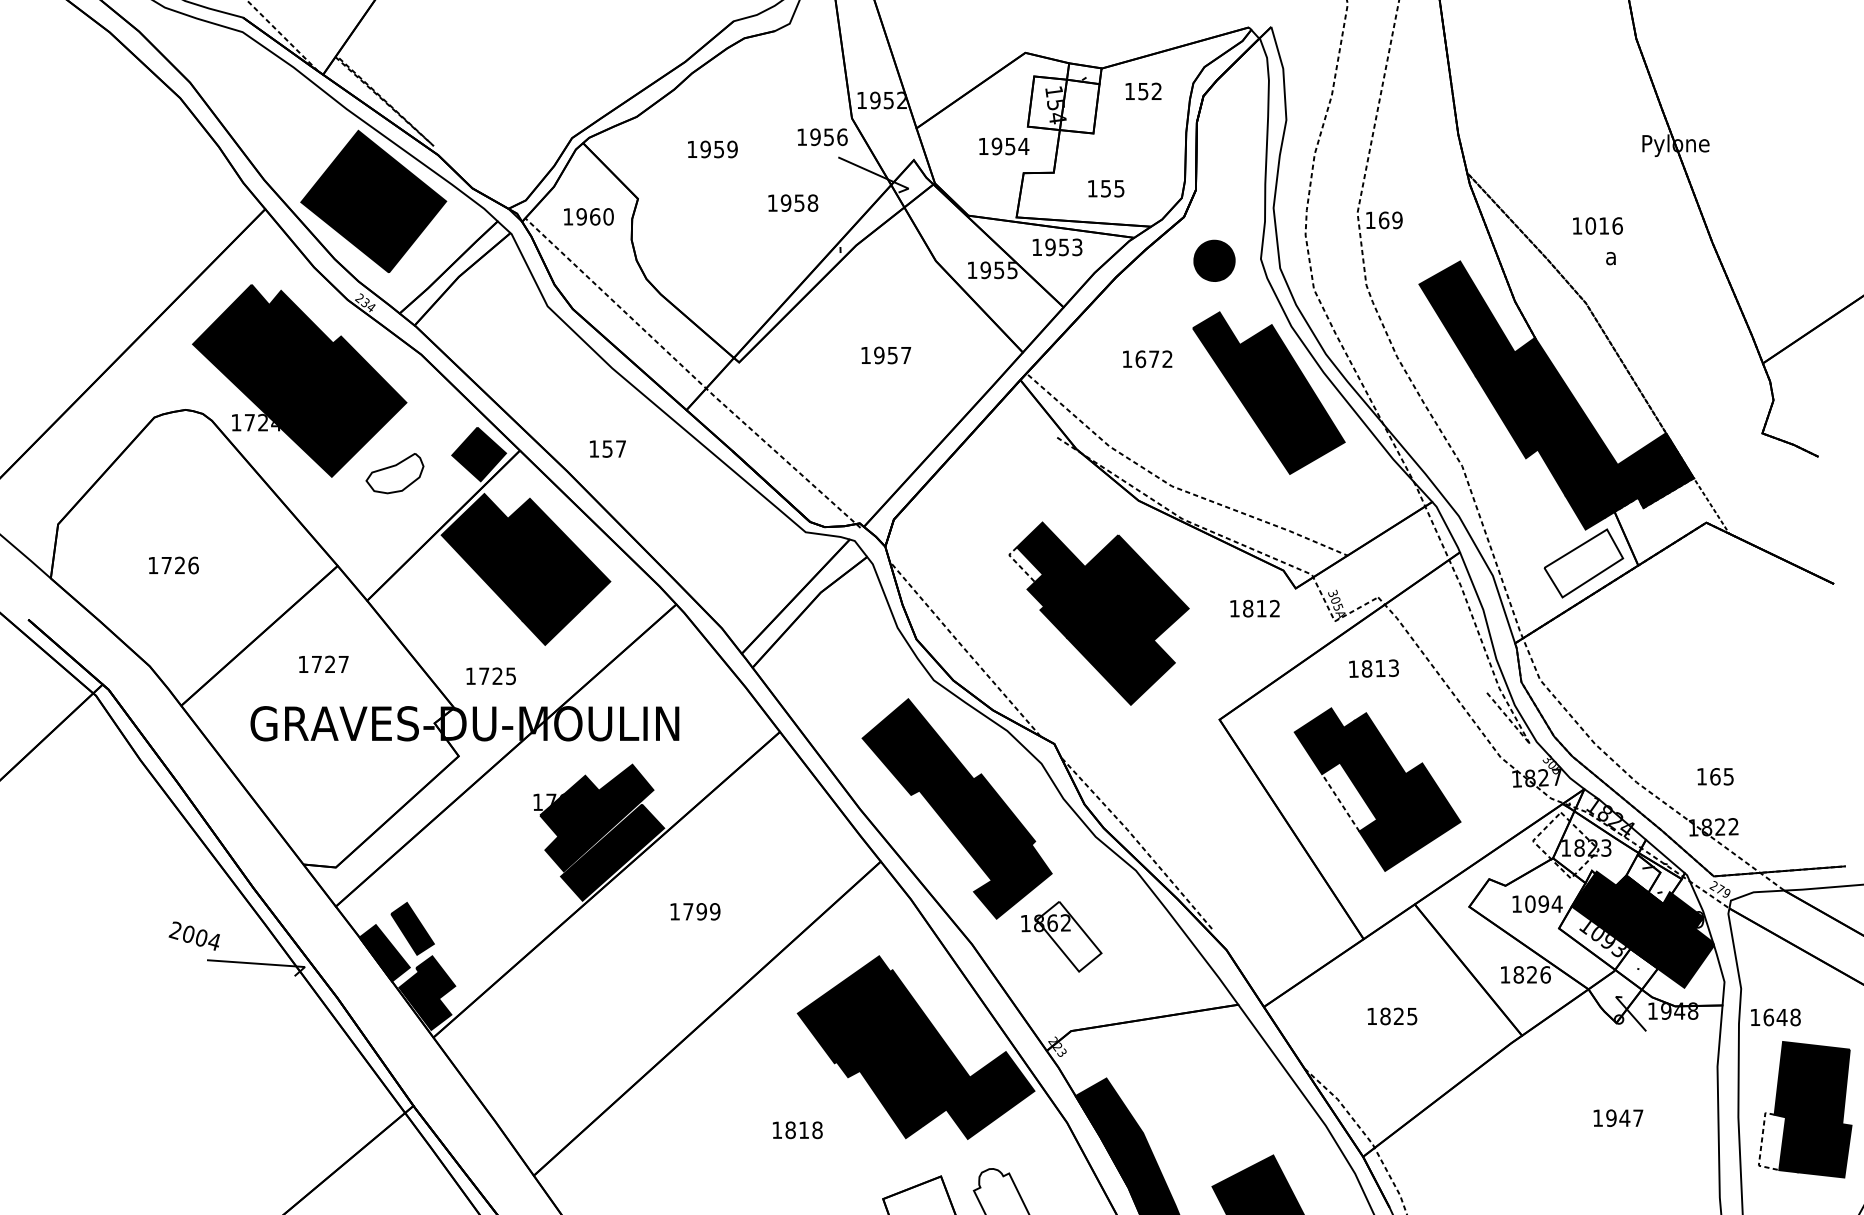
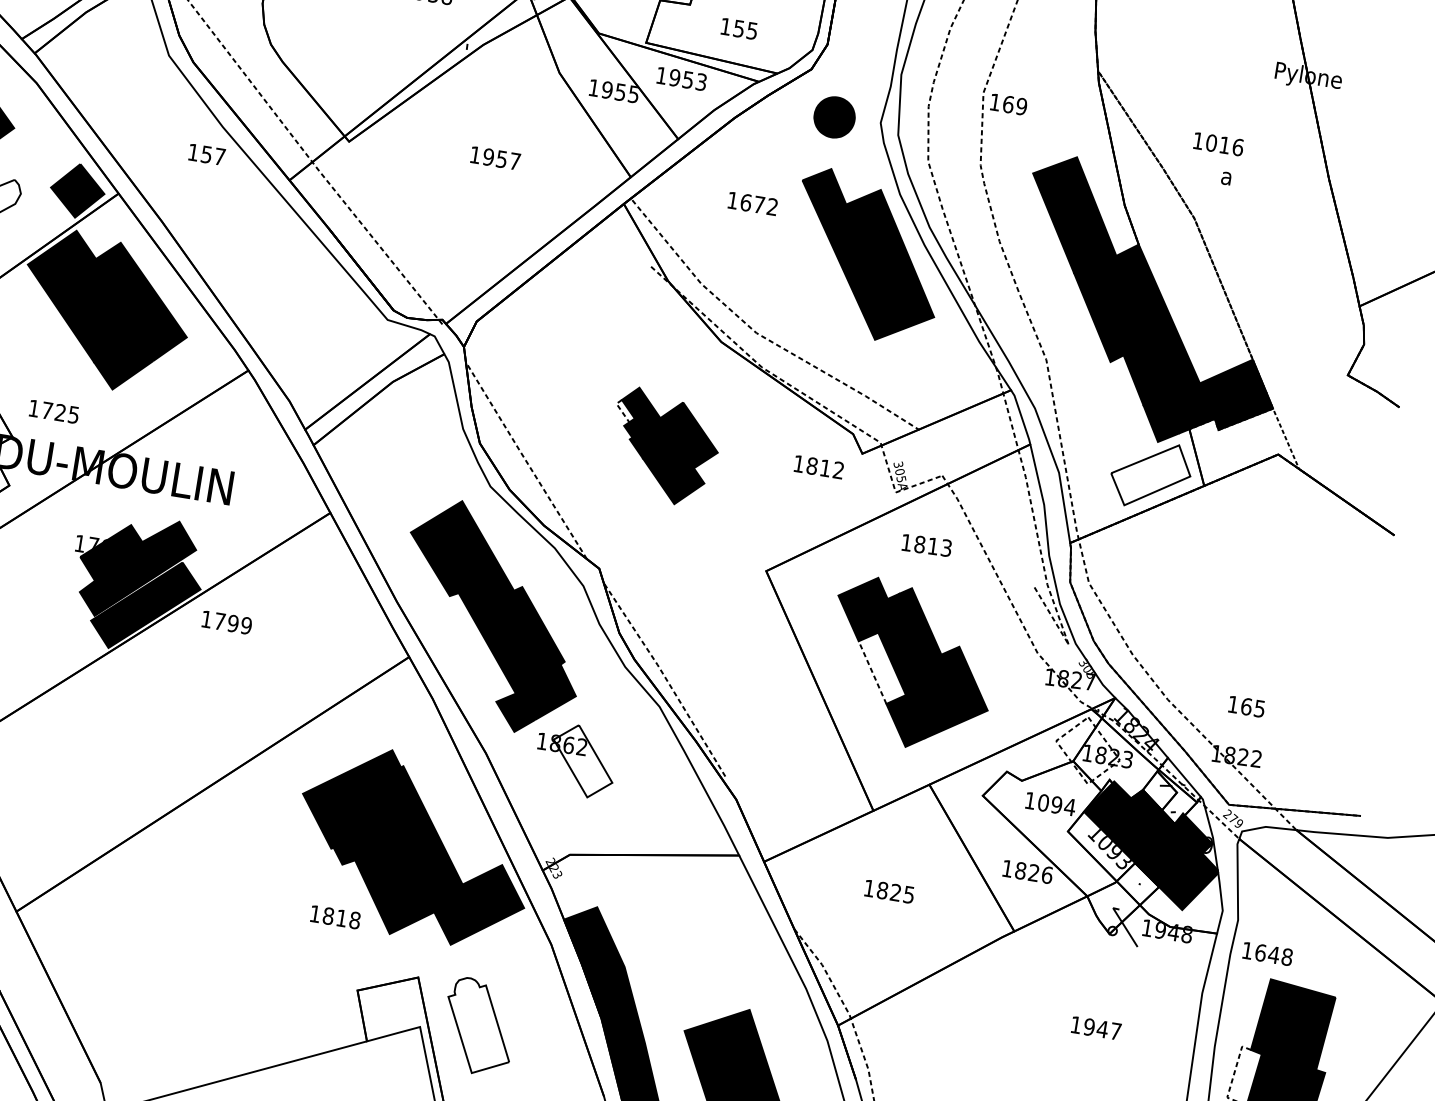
text: (607, 448) -> (206, 154), moved
part: (1098, 613) -> (663, 446), size x0.6
text: (695, 911) -> (227, 622), moved
text: (797, 1130) -> (335, 917), moved

